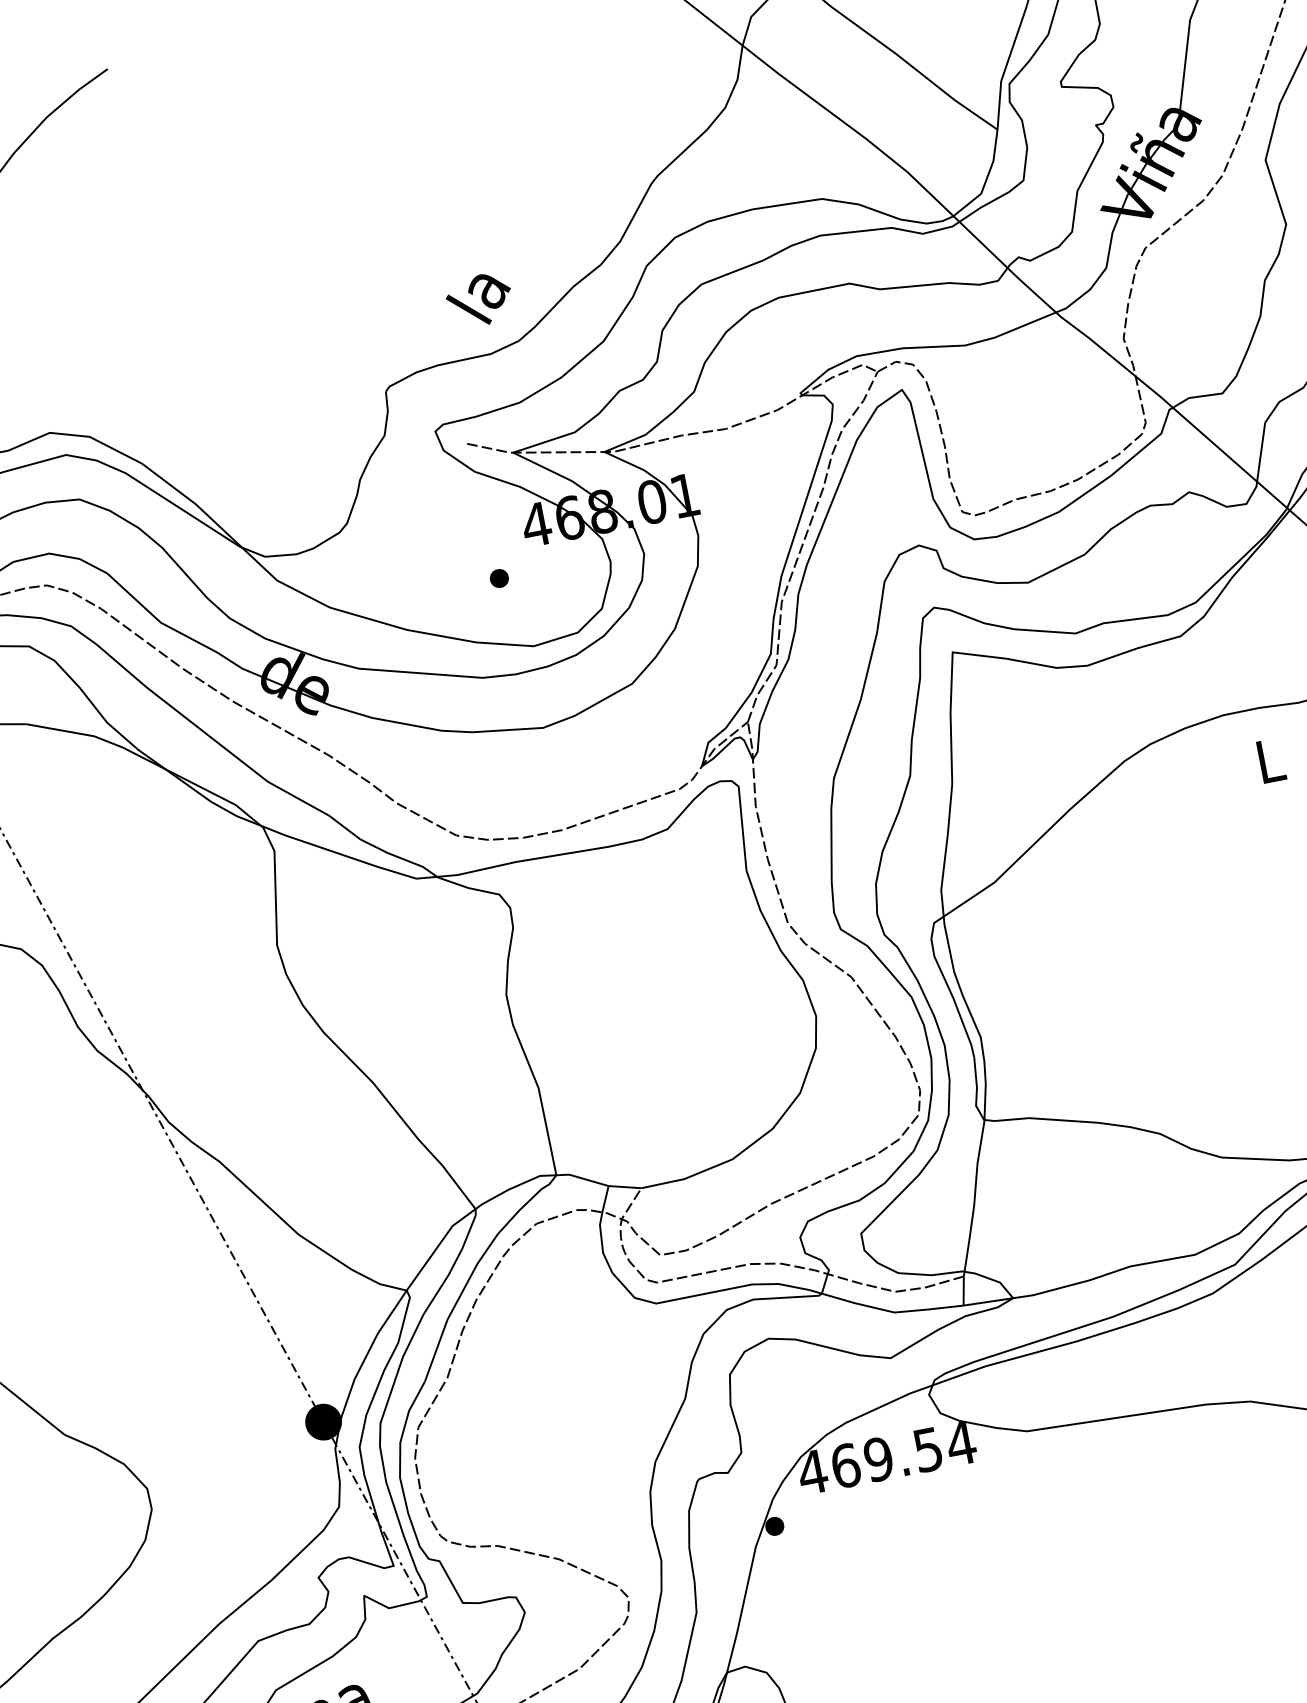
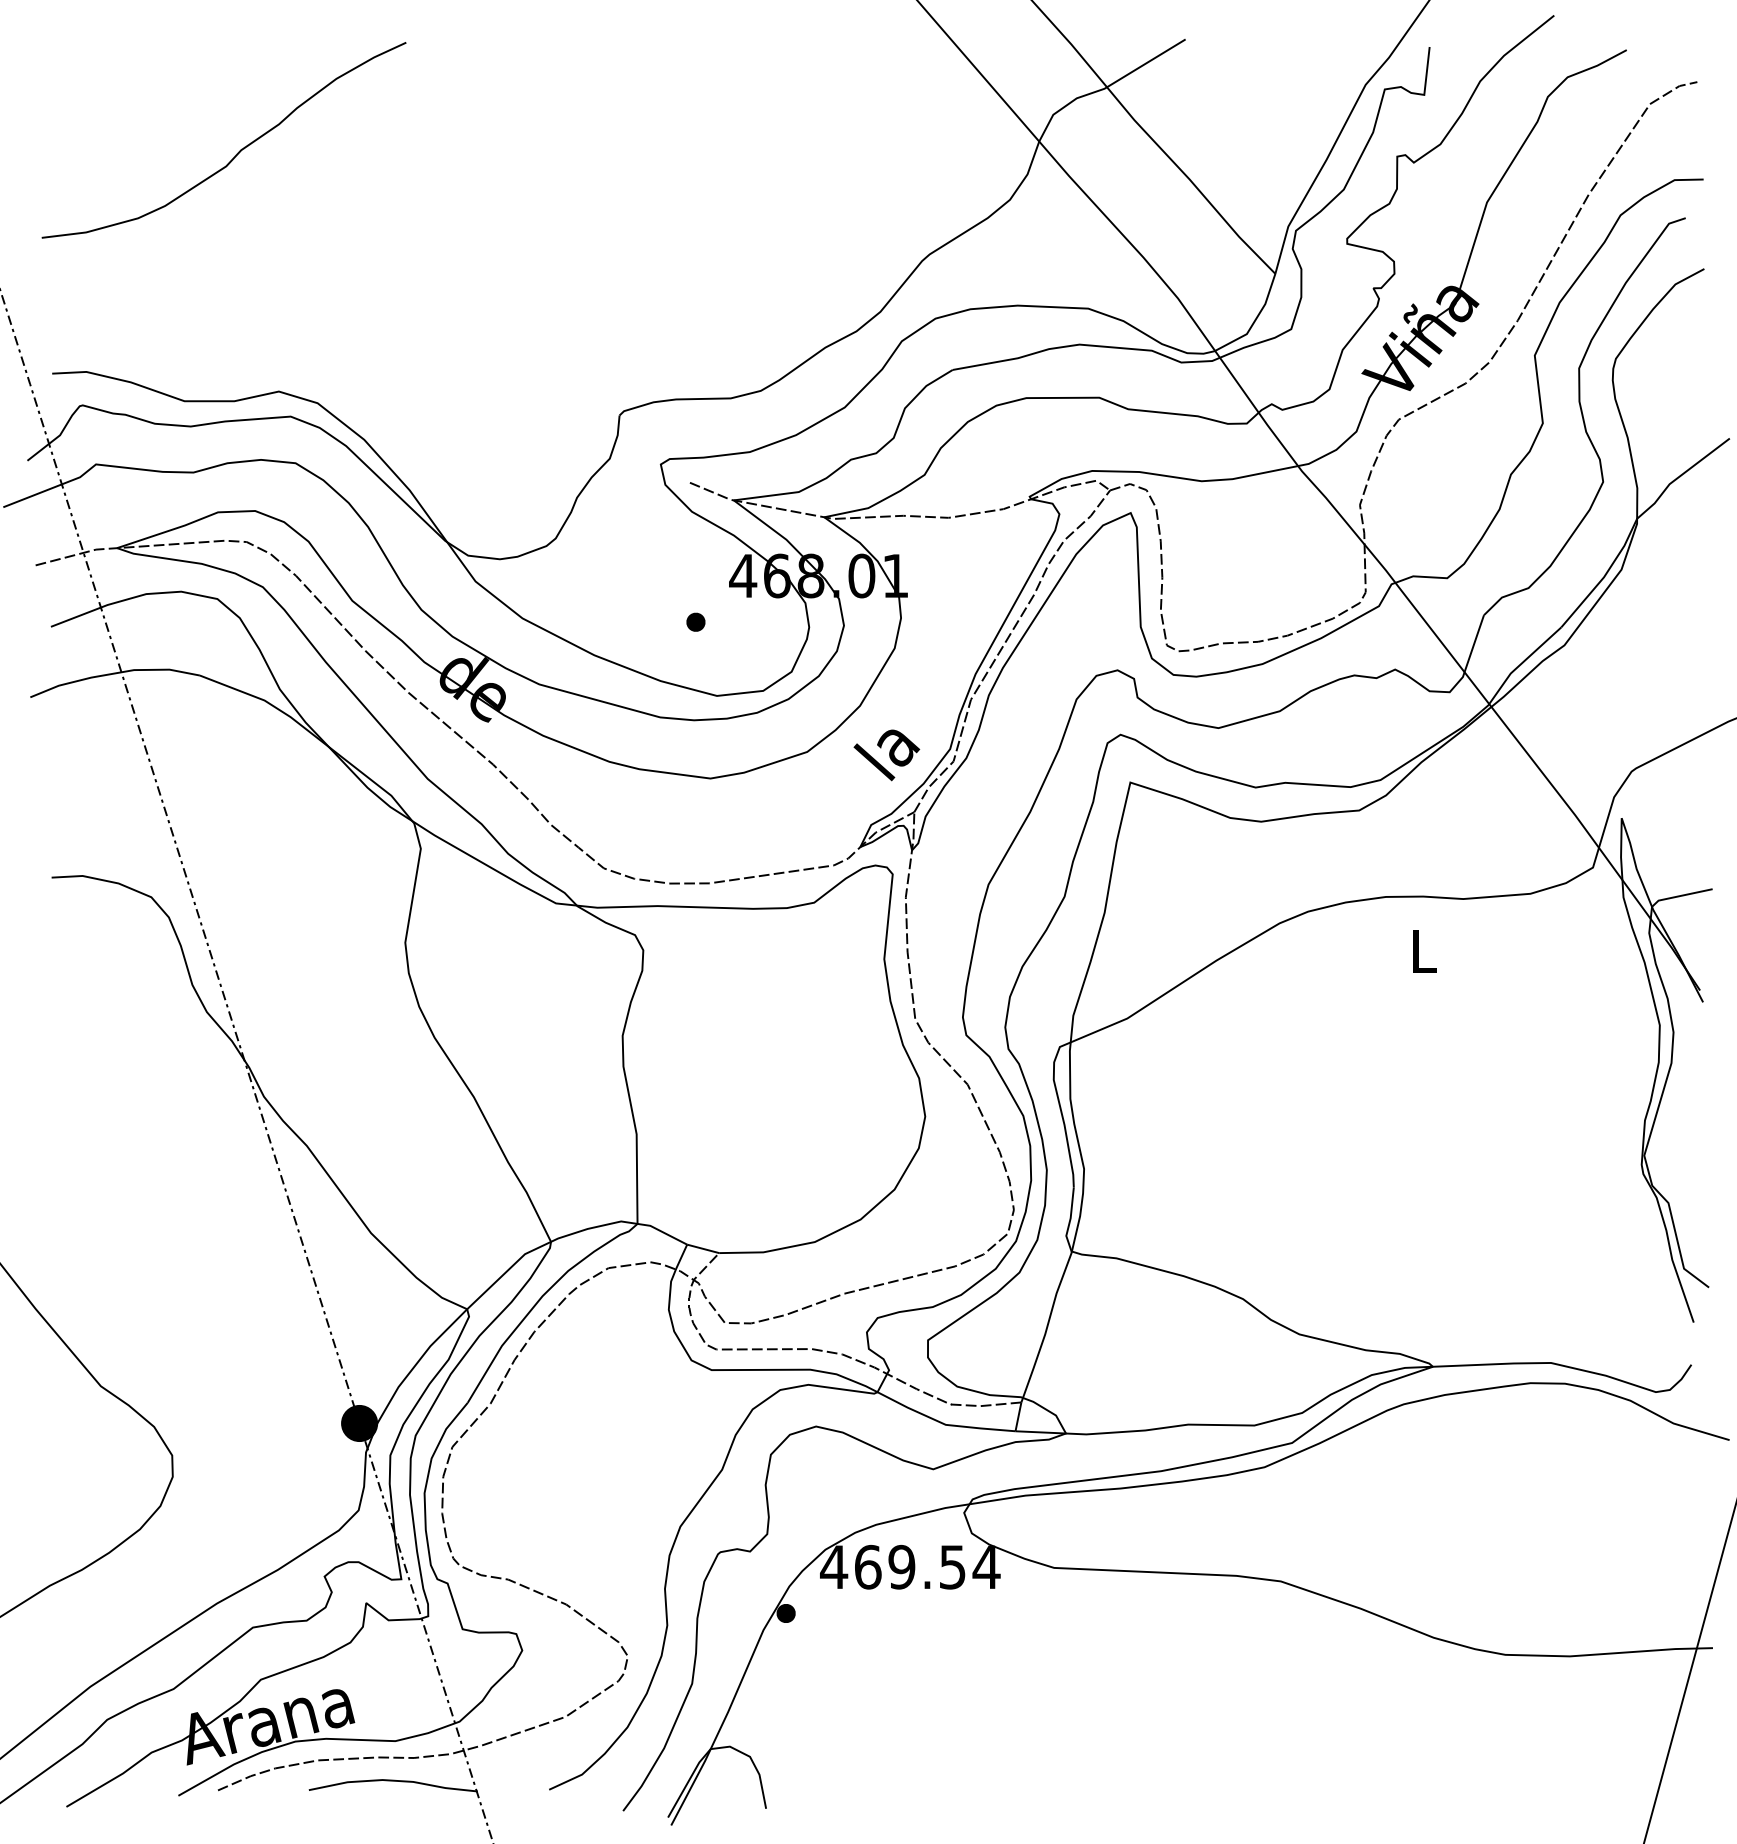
text: (479, 300) -> (886, 755), moved

